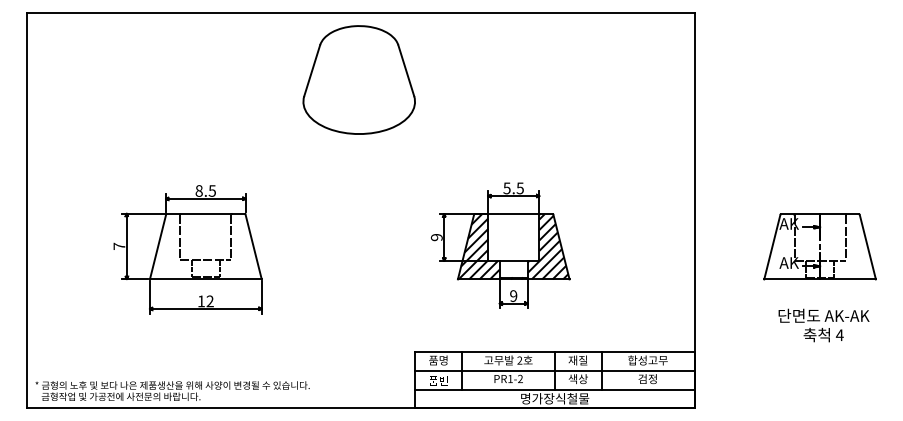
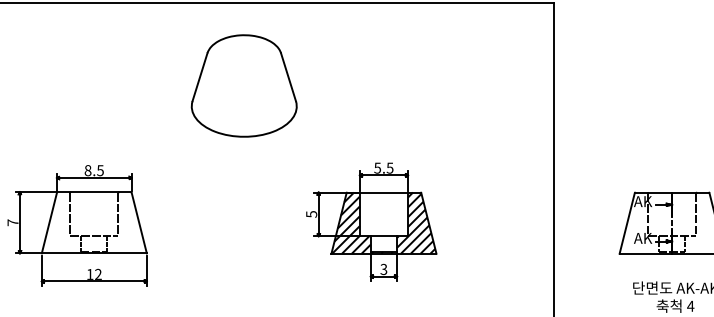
part: (358, 79) -> (243, 85), moved
text: (436, 237) -> (311, 214), 9 -> 5
text: (513, 295) -> (383, 268), 9 -> 3

